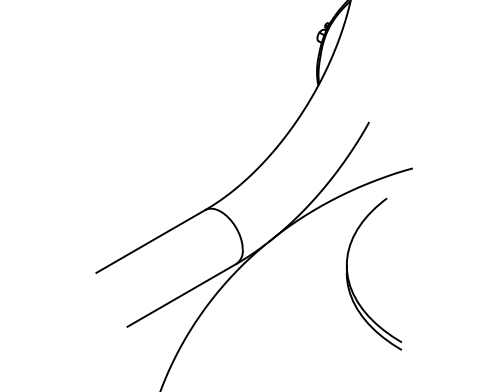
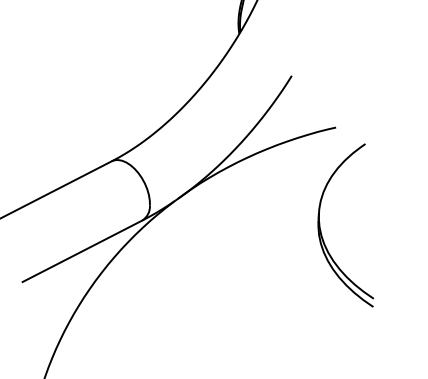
part: (350, 282) -> (322, 232), moved

